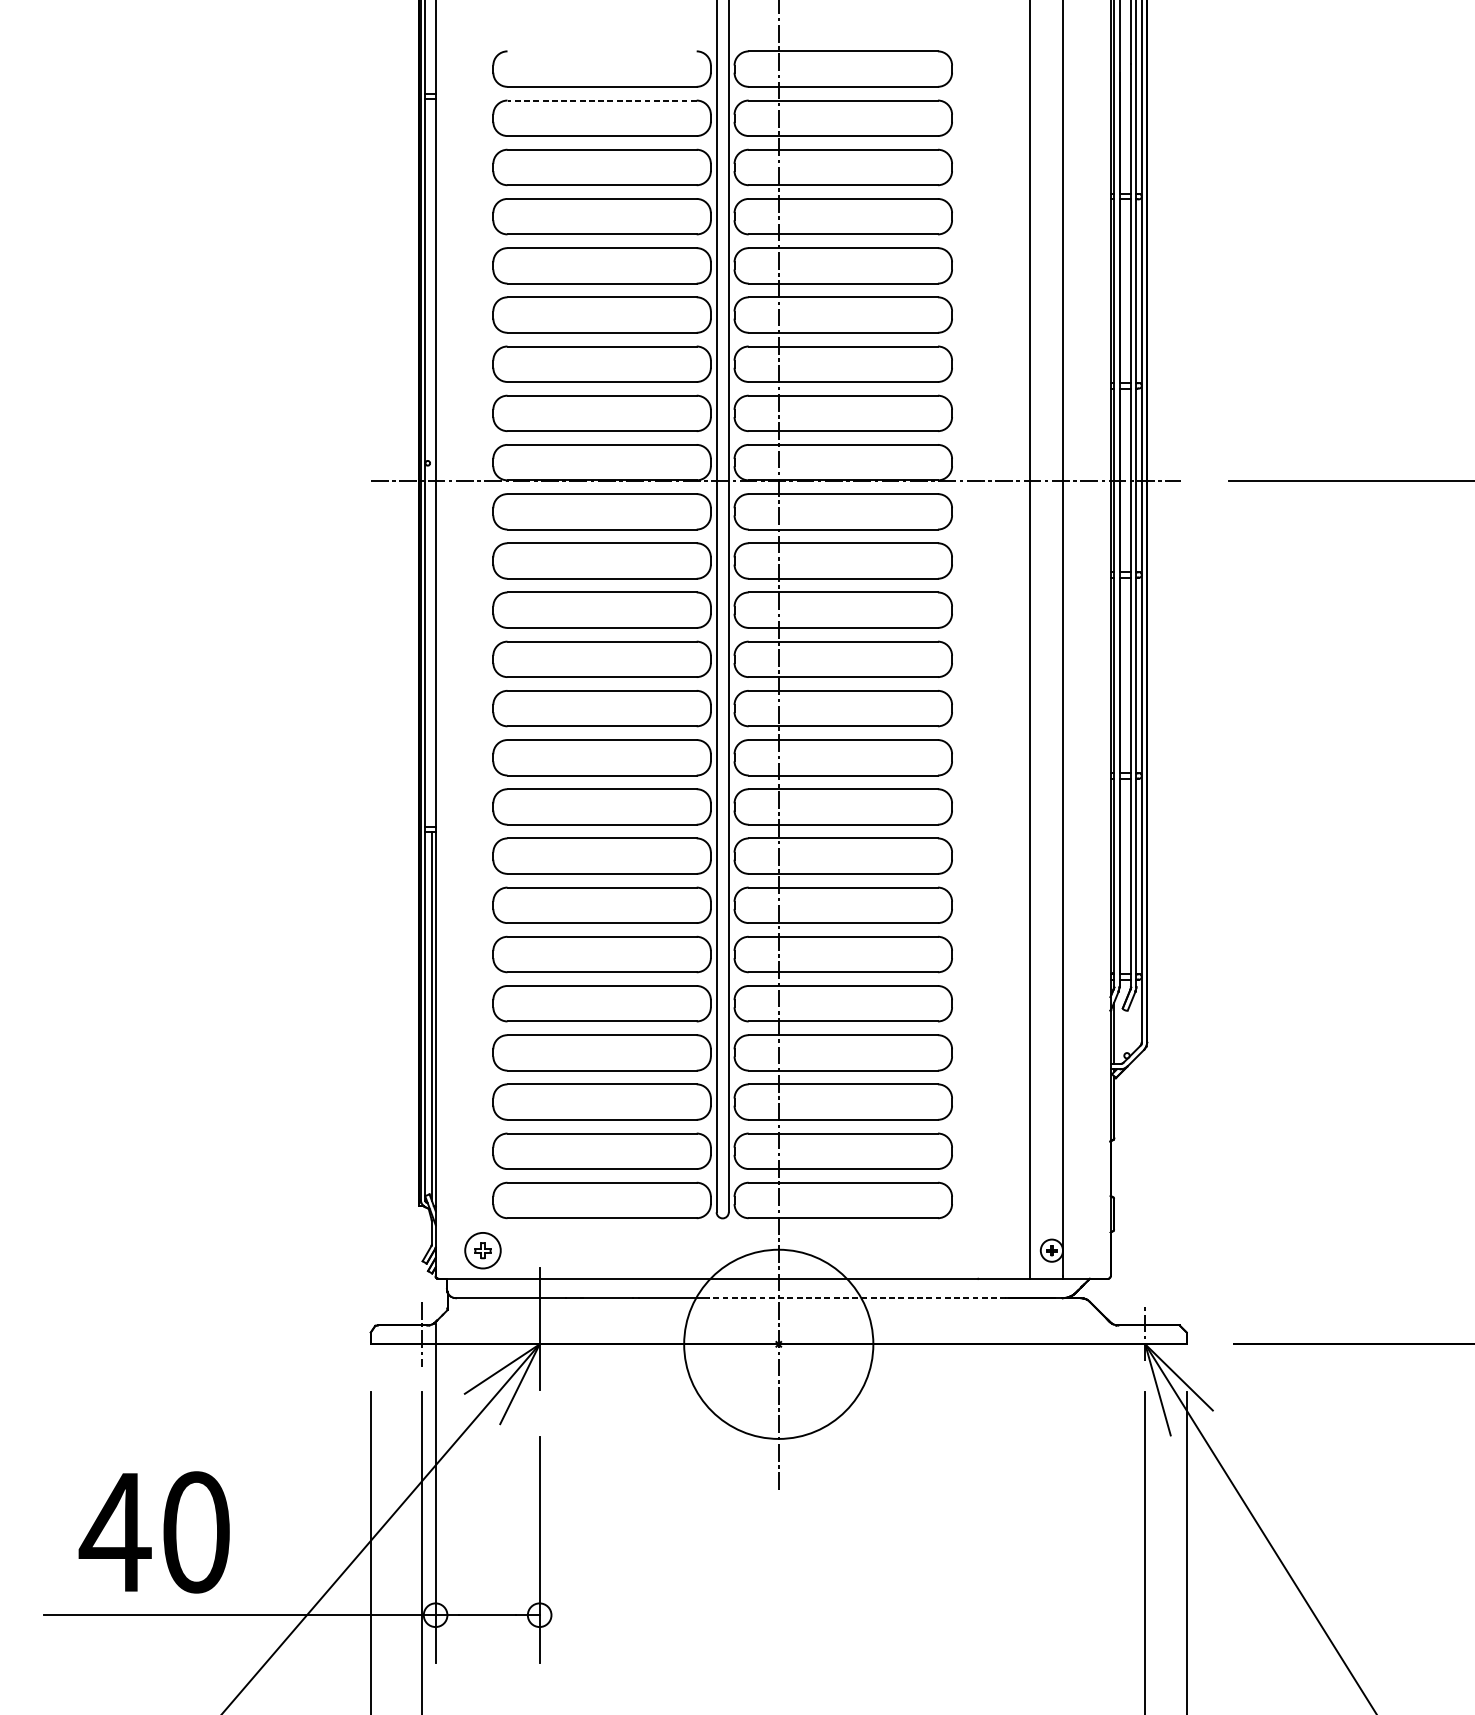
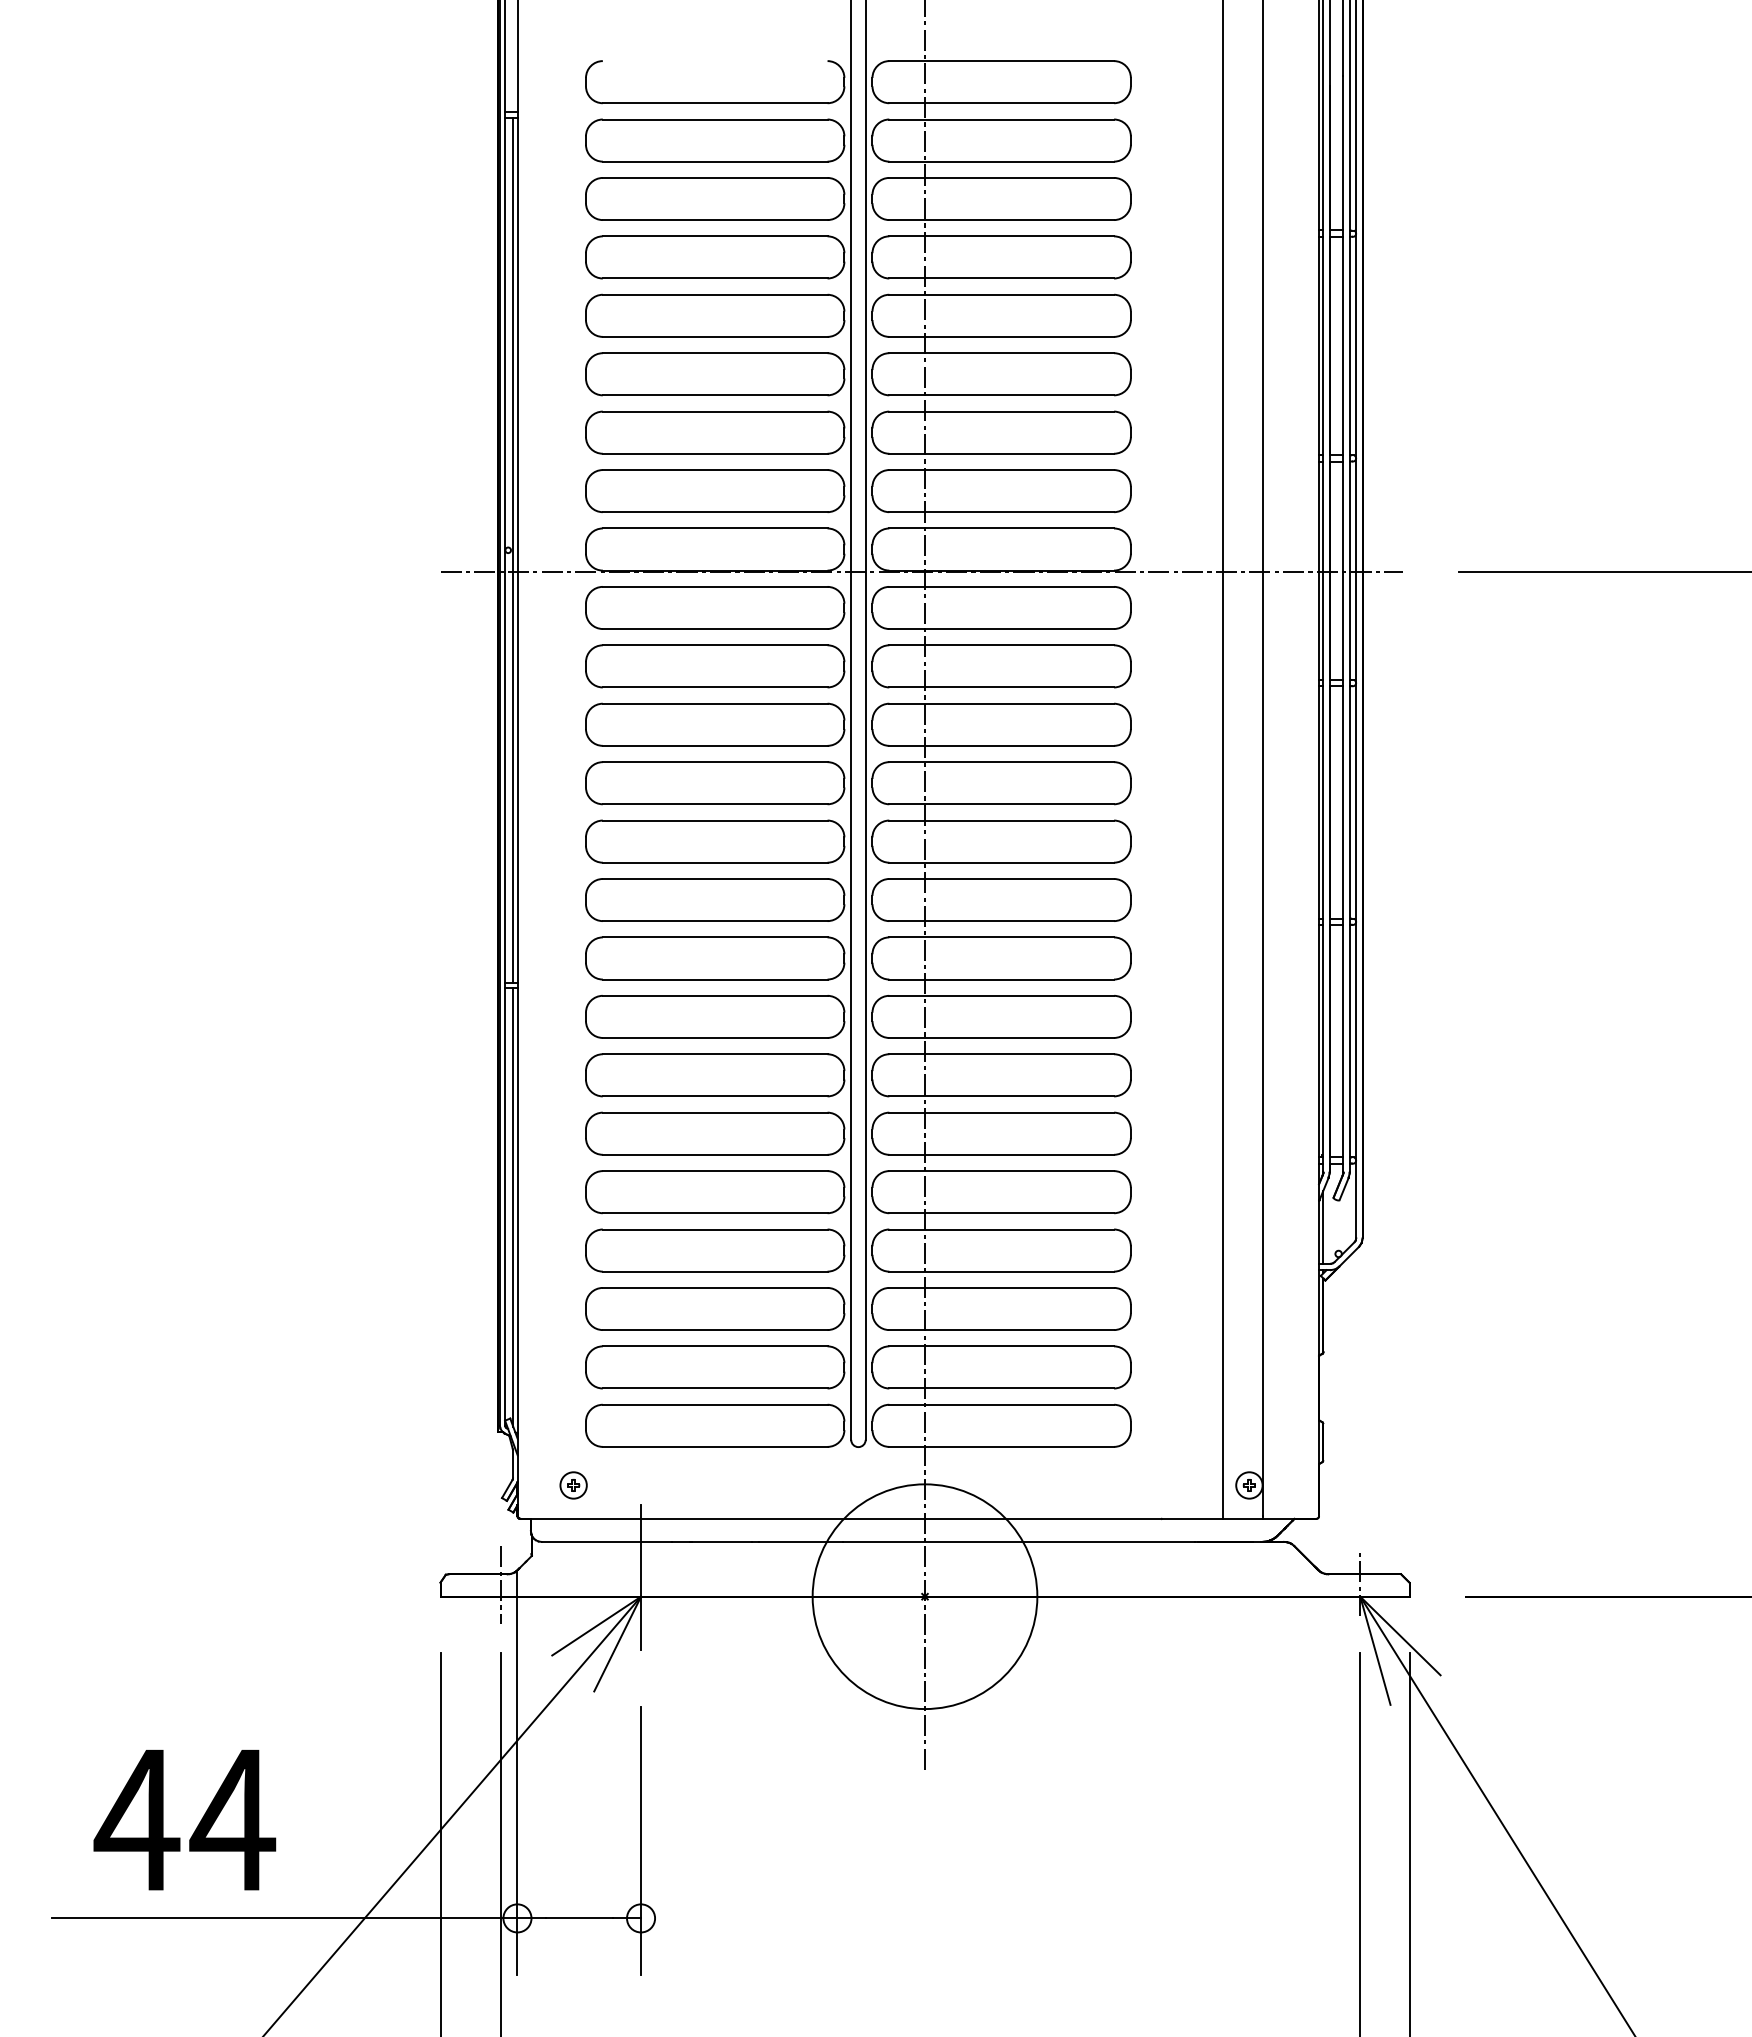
line: (601, 100) -> (714, 119), dashed -> solid
line: (432, 462) -> (513, 549), added
part: (482, 1250) -> (573, 1485), size x0.62
line: (857, 1297) -> (1018, 1541), dashed -> solid
text: (195, 1531) -> (232, 1819), 40 -> 44

